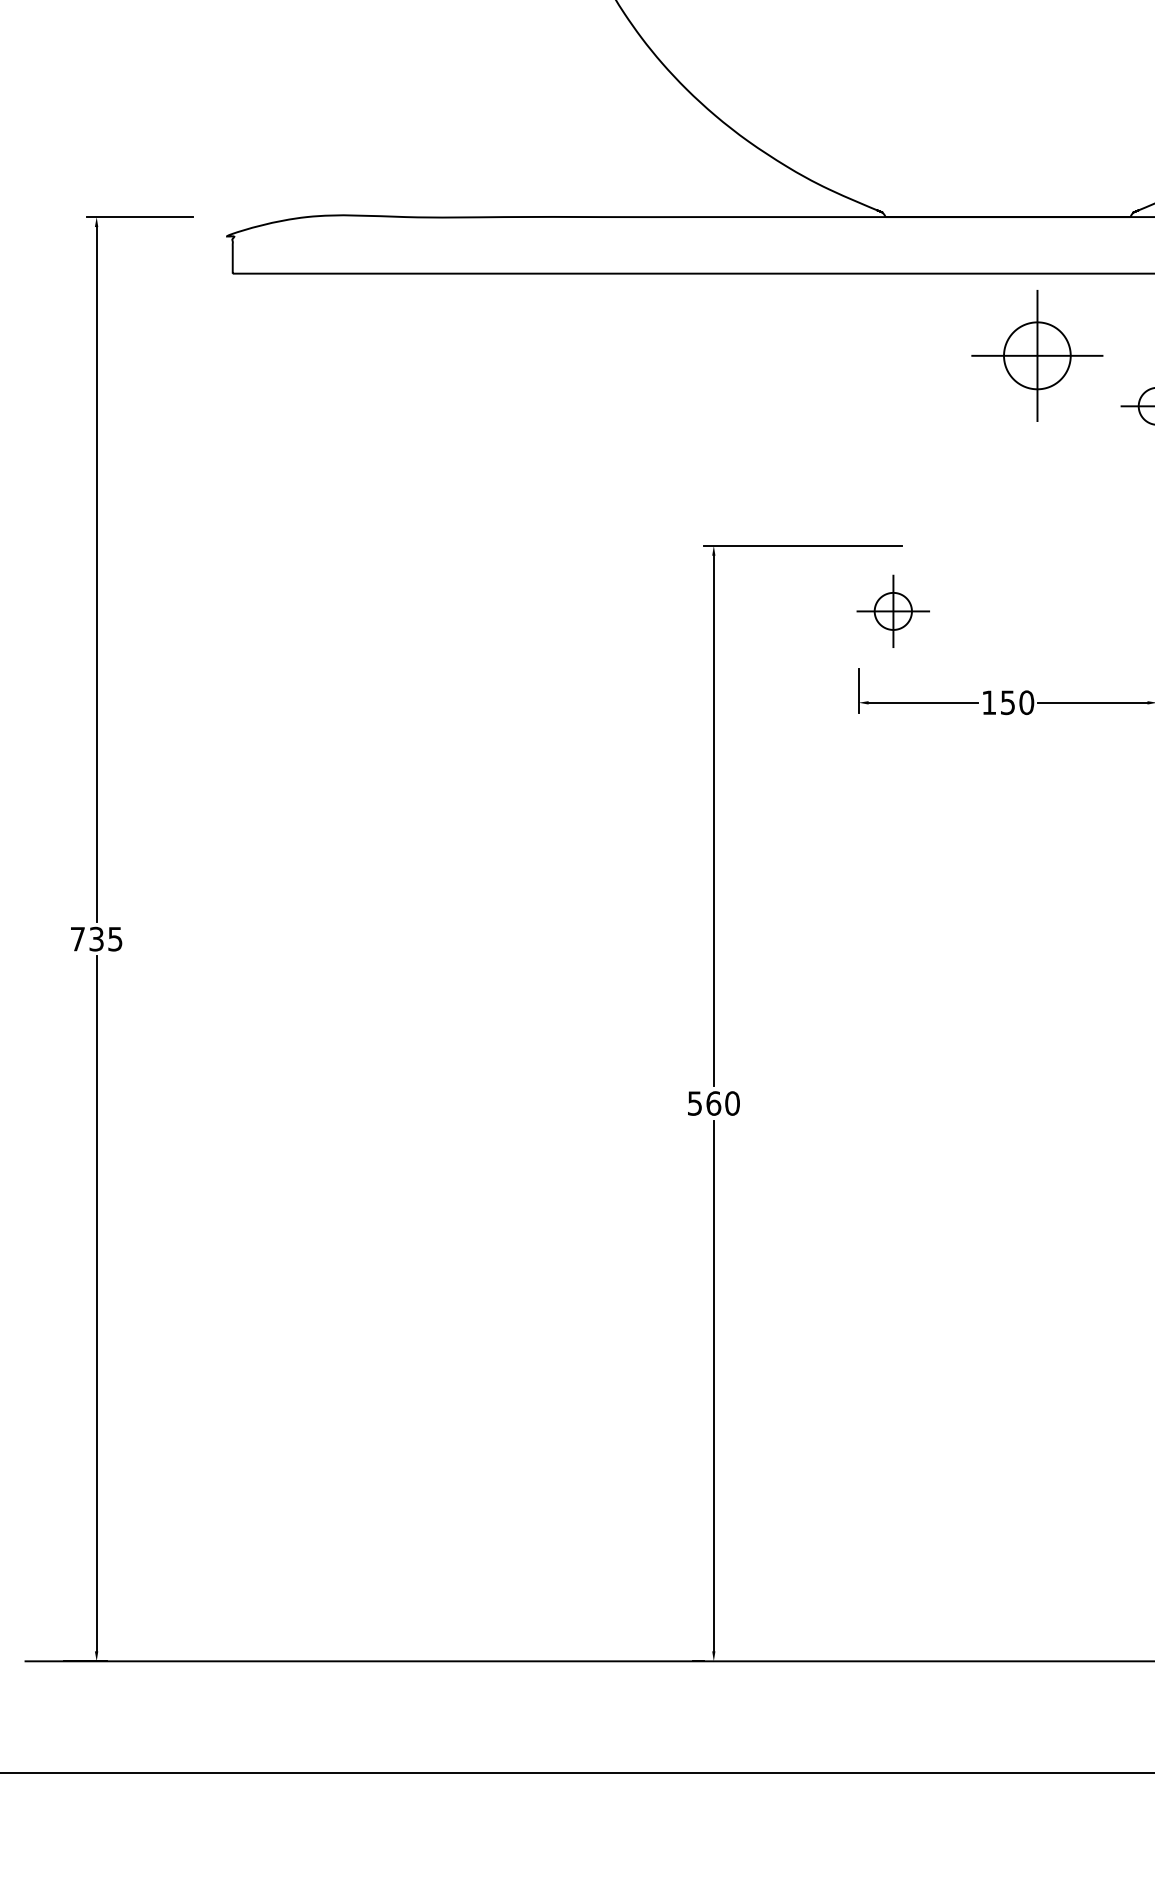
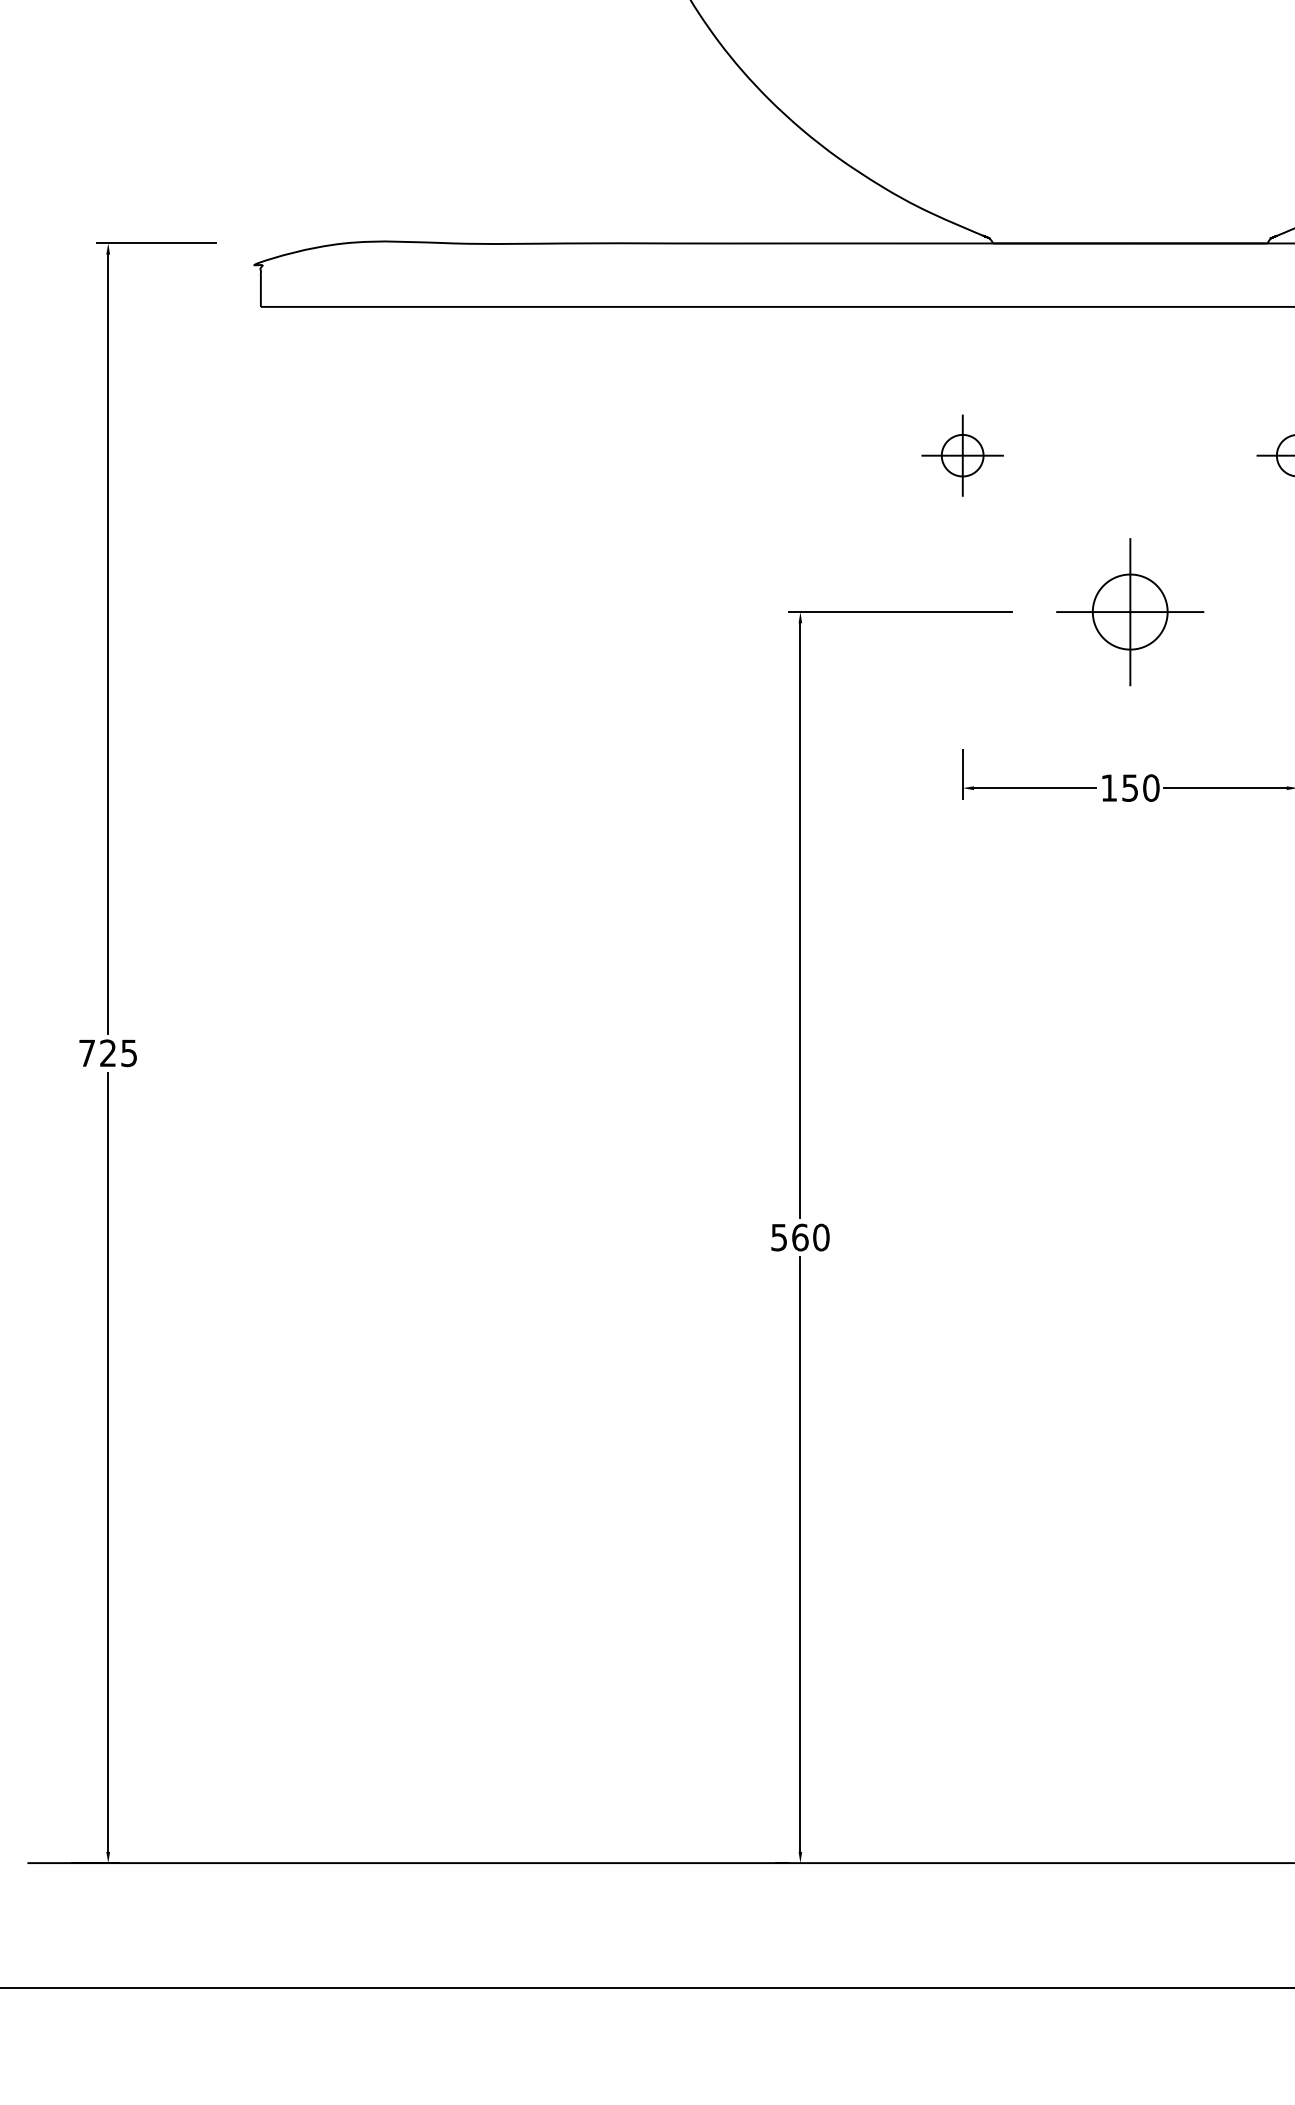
part: (1037, 356) -> (1130, 612), moved
part: (893, 611) -> (962, 455), moved
text: (96, 939) -> (108, 1053), 735 -> 725

